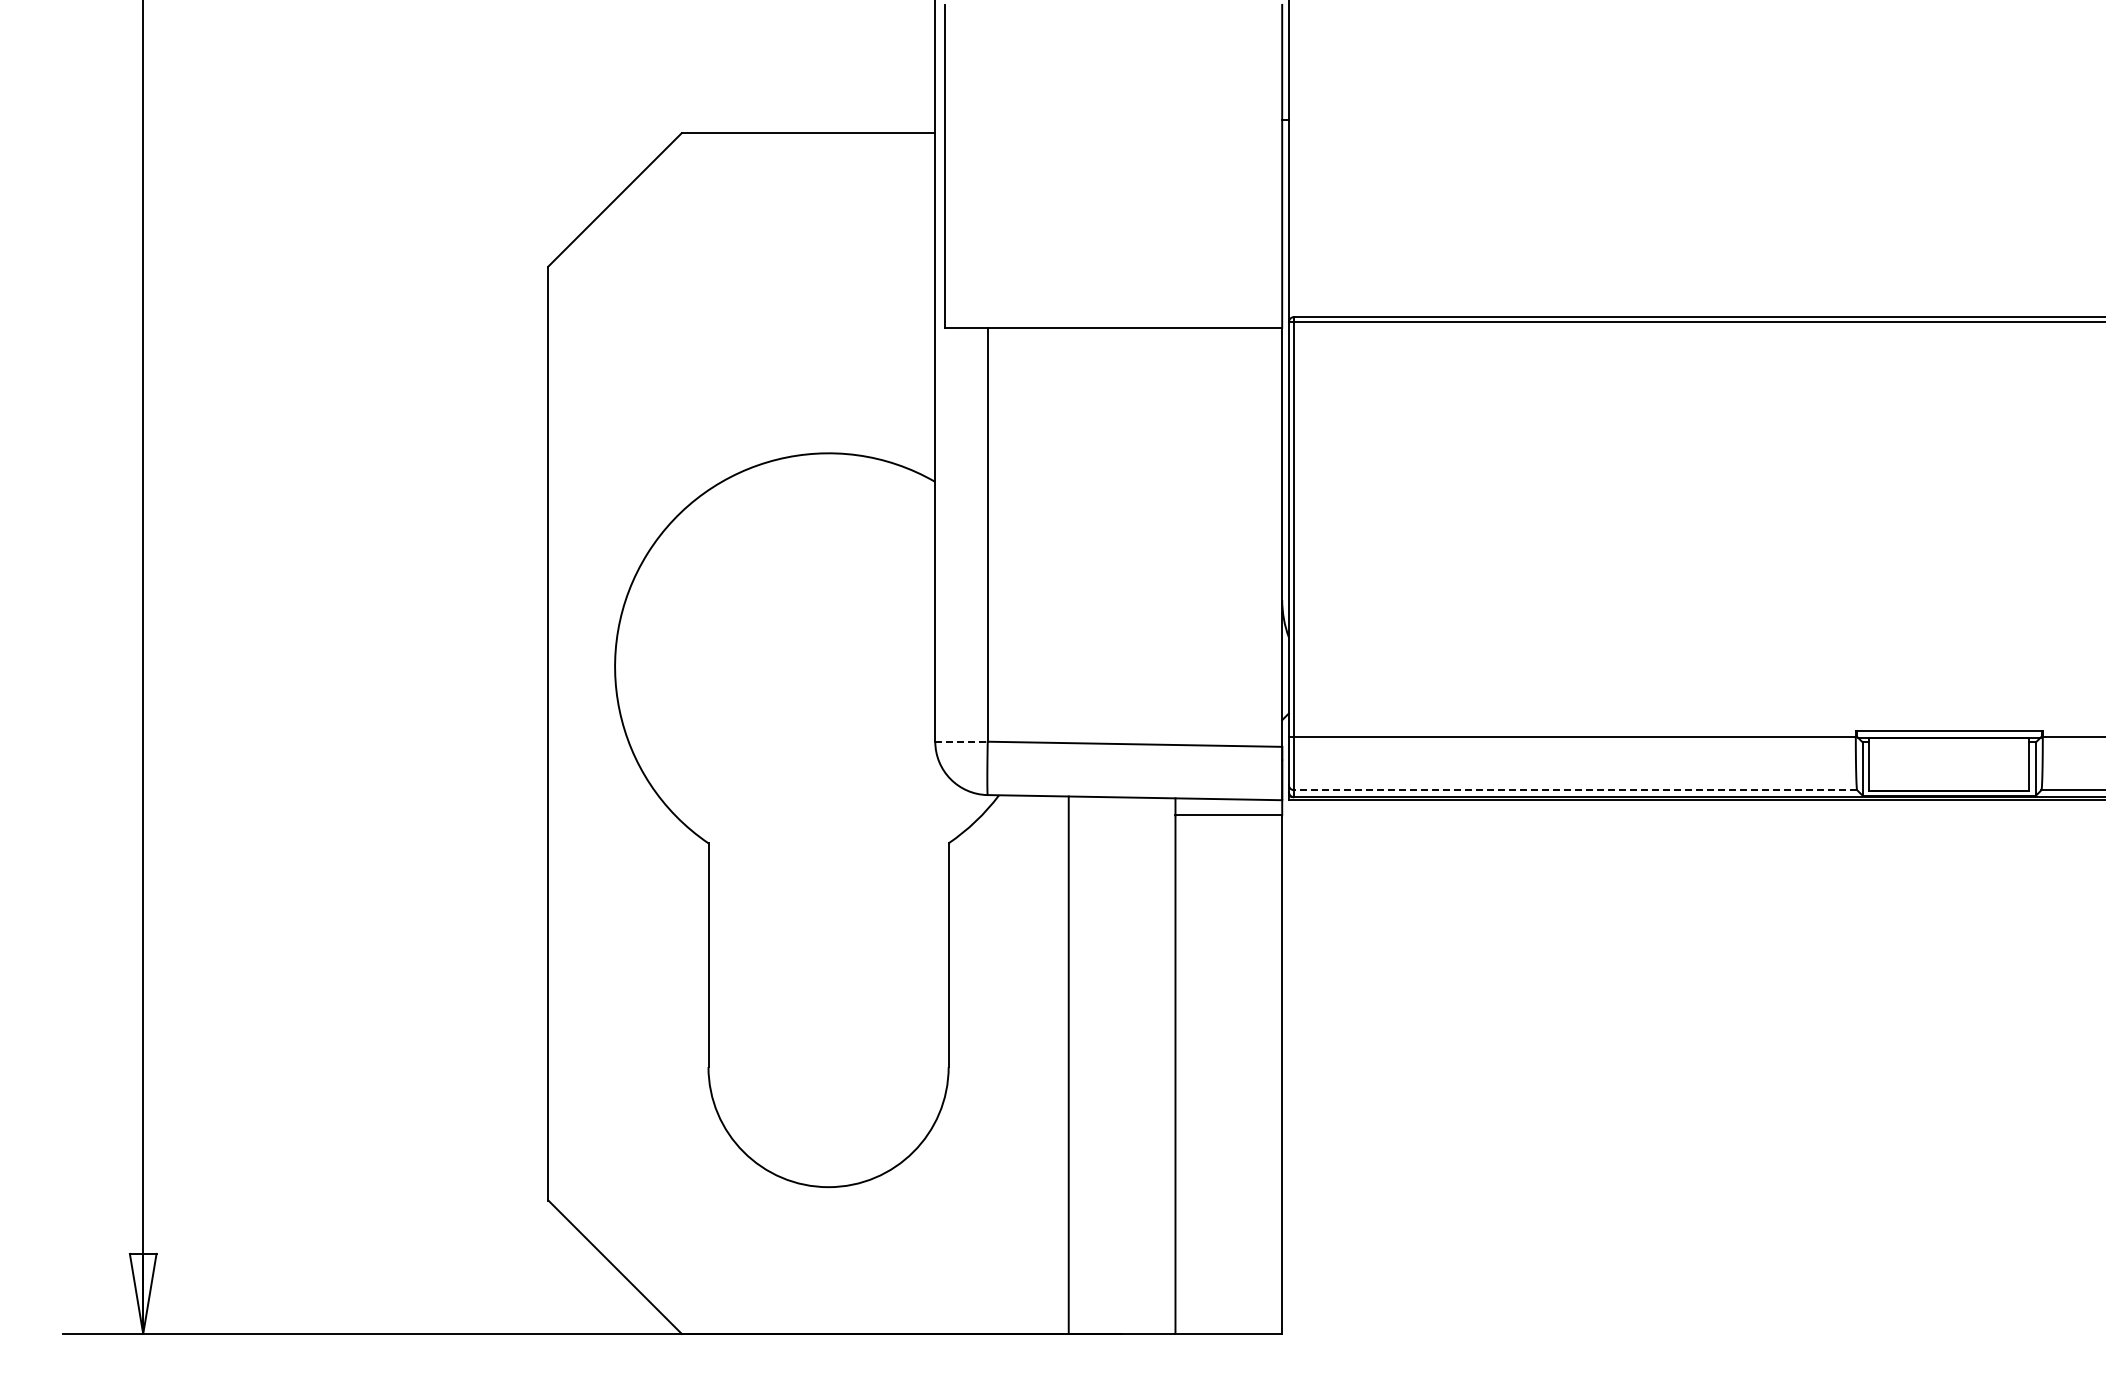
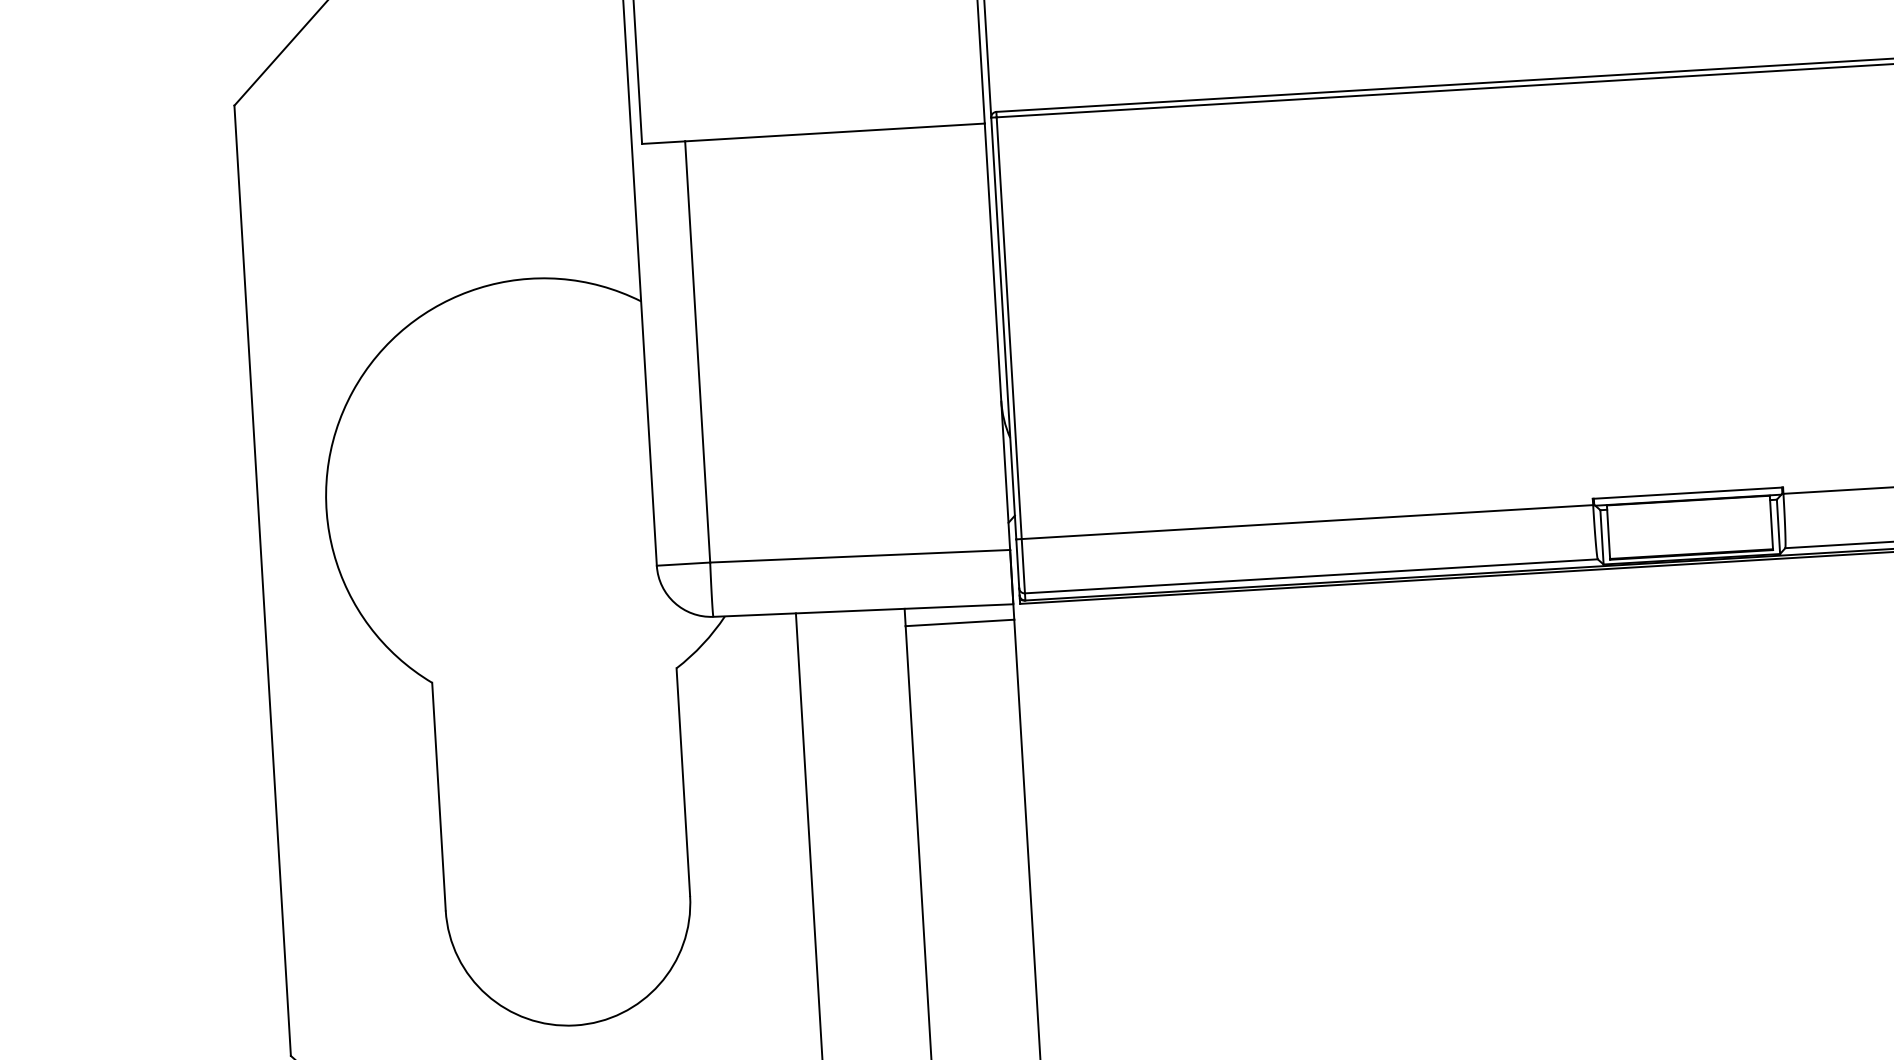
line: (962, 741) -> (684, 563), dashed -> solid
line: (1575, 790) -> (1311, 576), dashed -> solid

